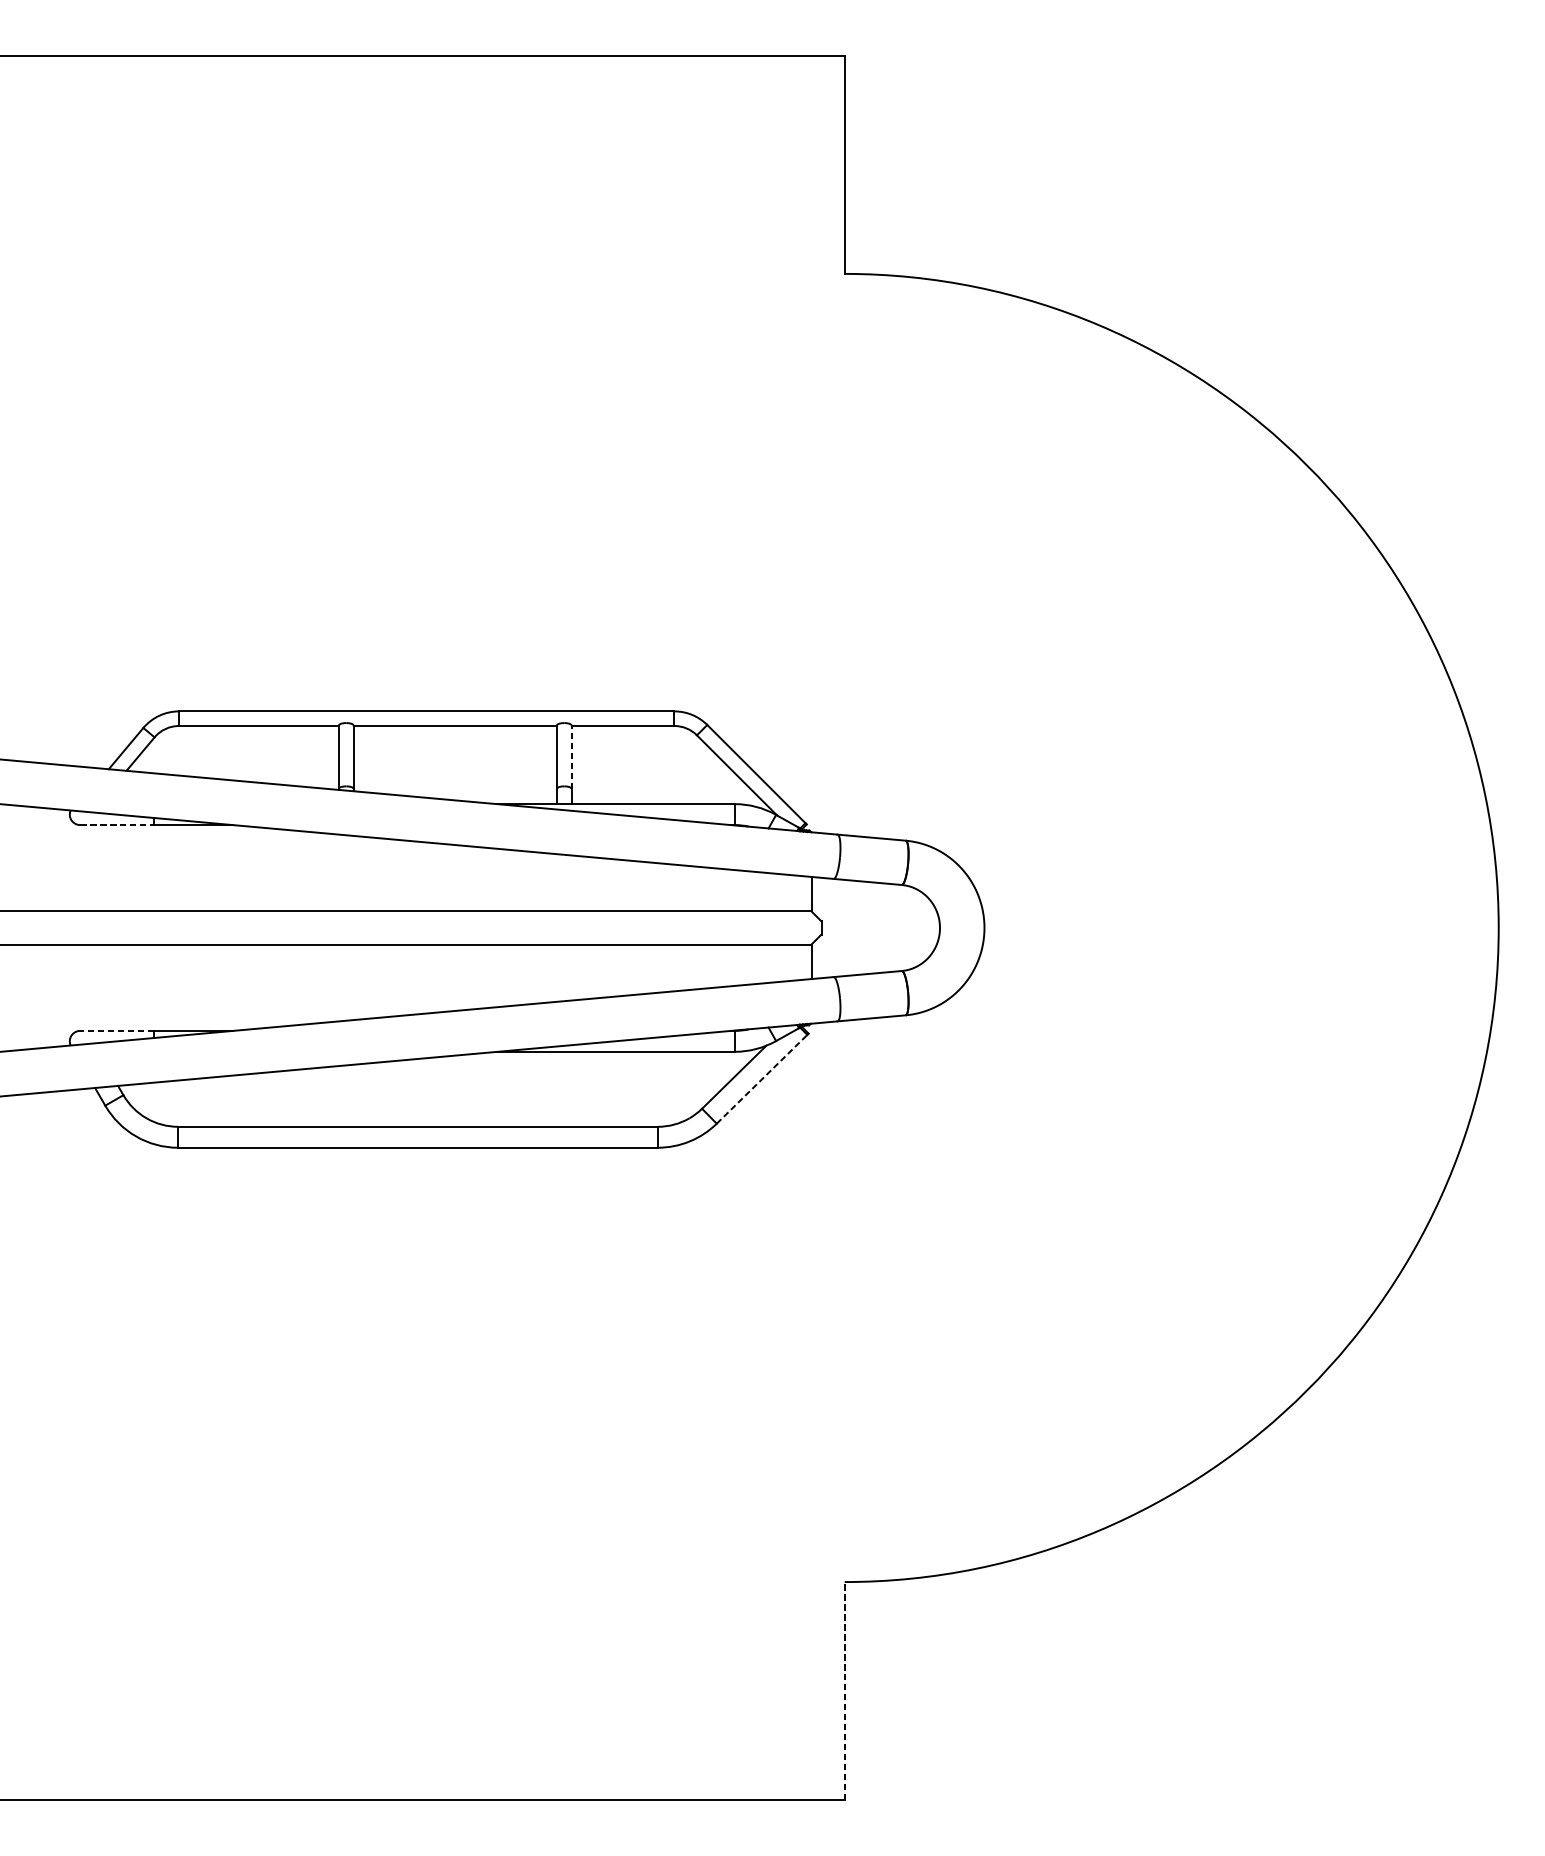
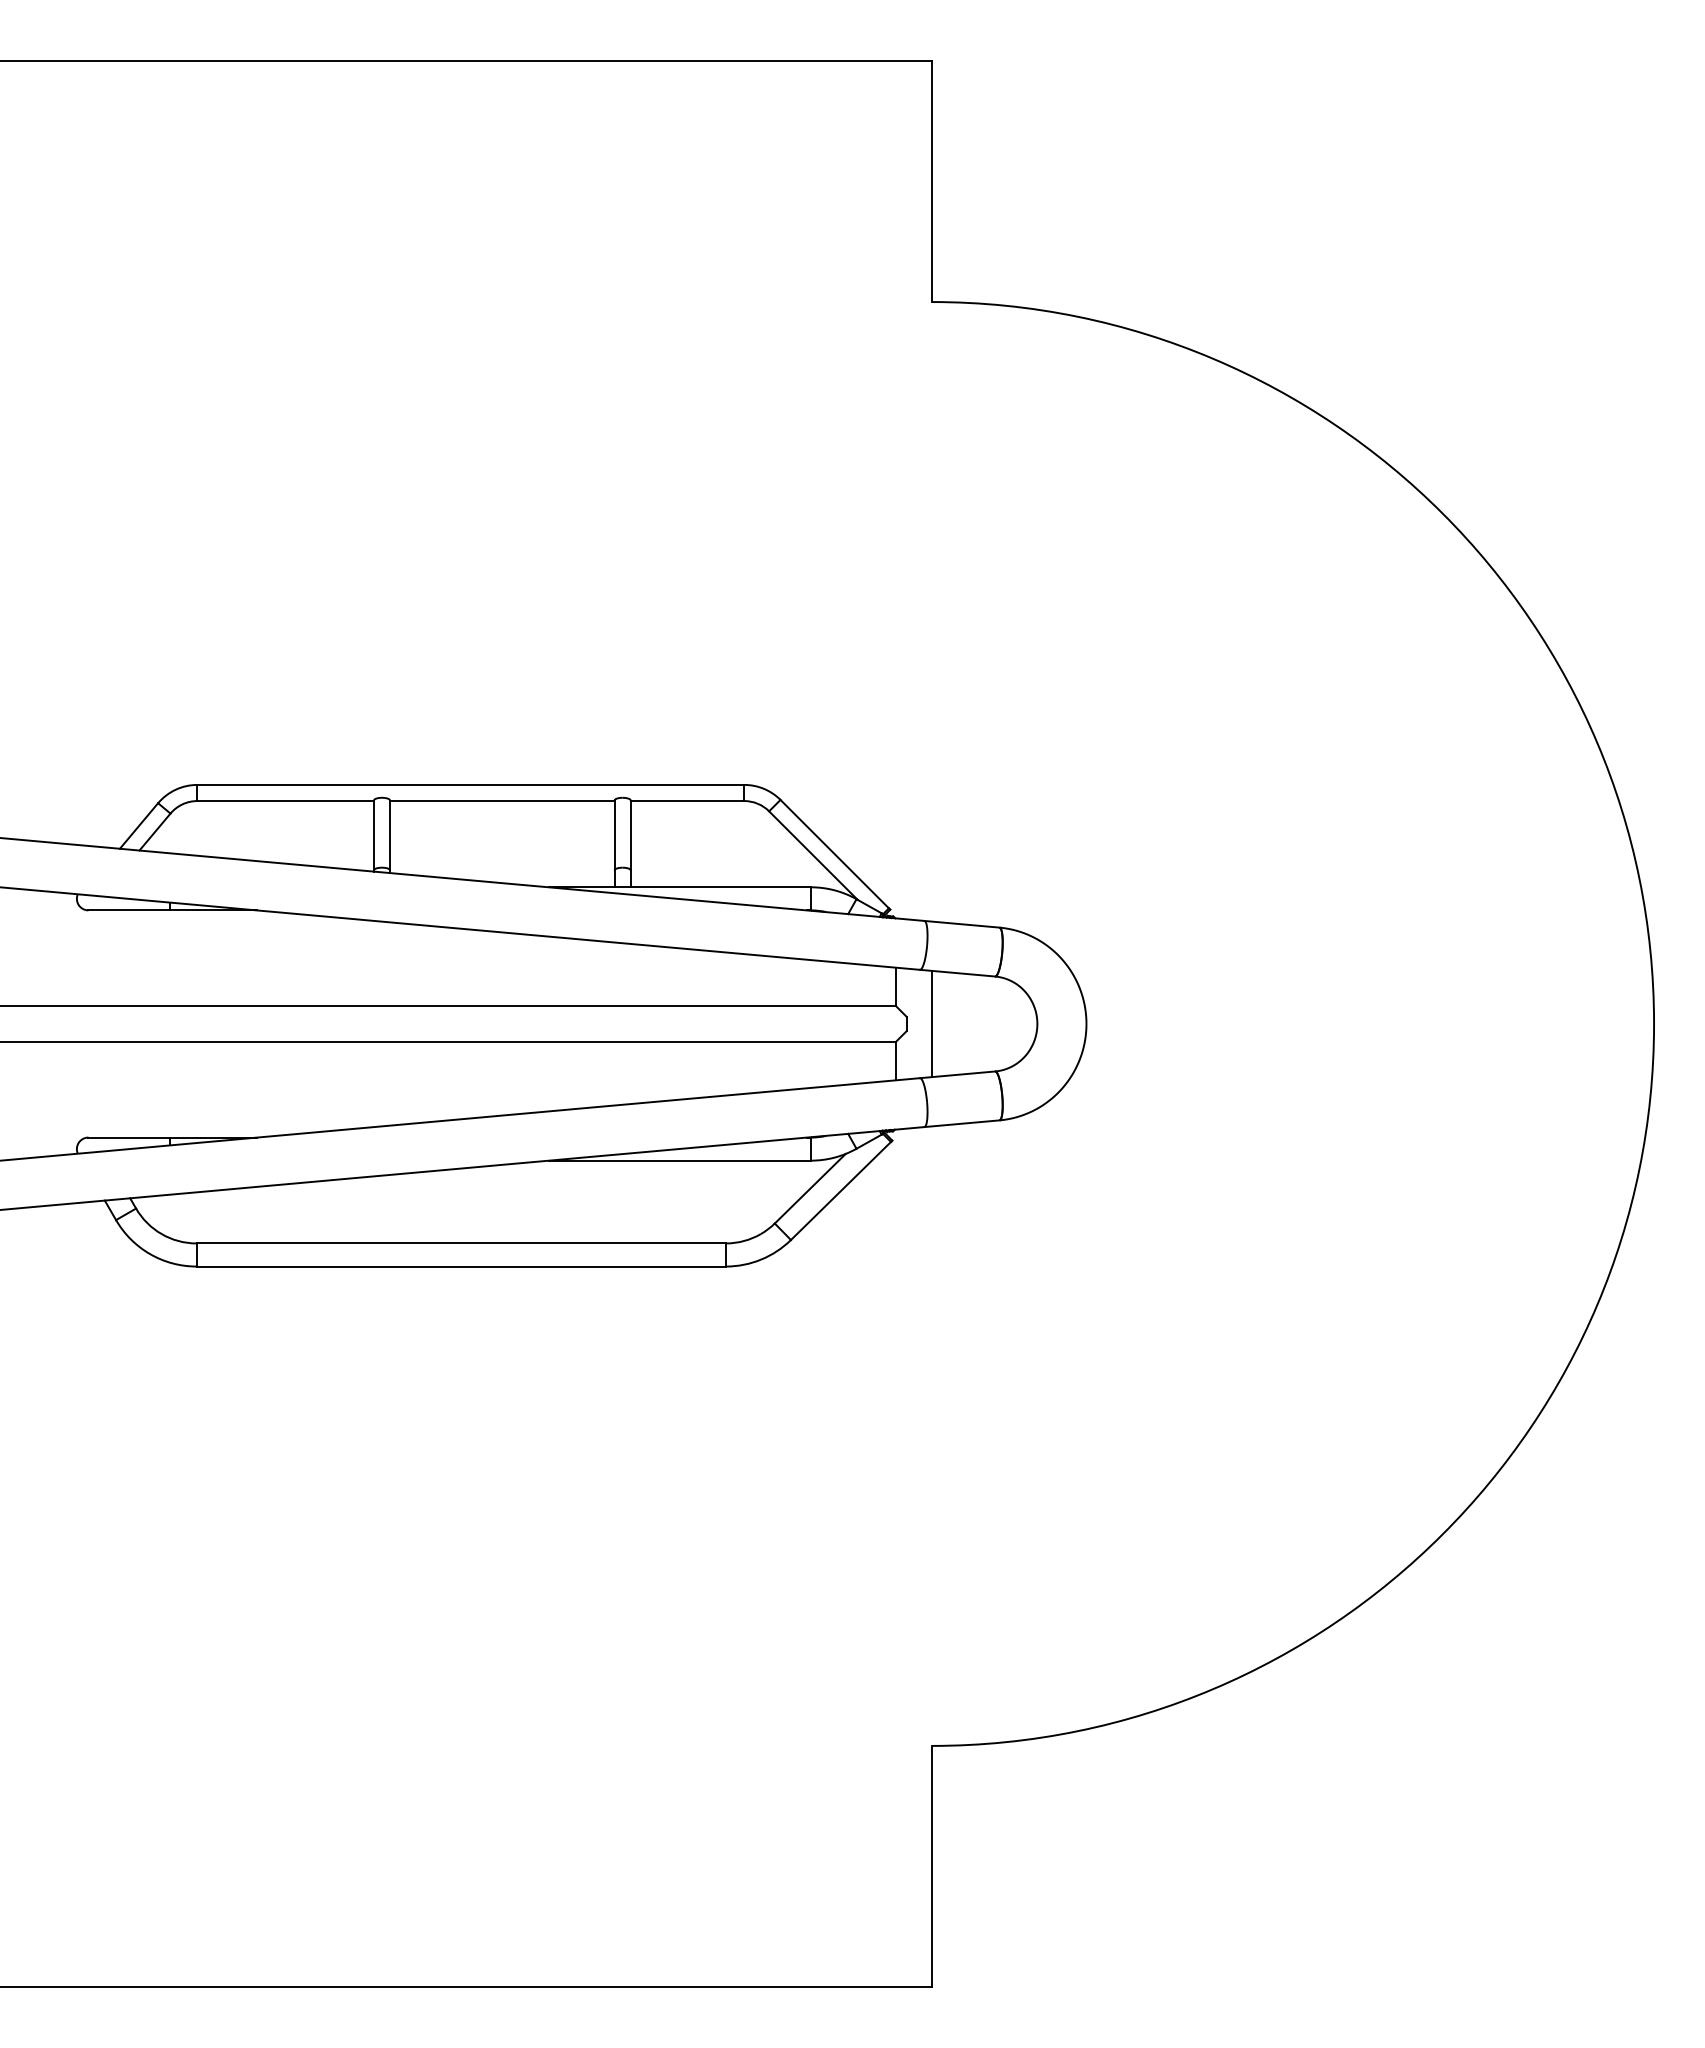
line: (571, 757) -> (630, 835), dashed -> solid
line: (117, 825) -> (129, 910), dashed -> solid
line: (844, 927) -> (932, 1023), added
line: (117, 1030) -> (129, 1137), dashed -> solid
line: (762, 1078) -> (841, 1190), dashed -> solid
line: (844, 1690) -> (932, 1865), dashed -> solid

